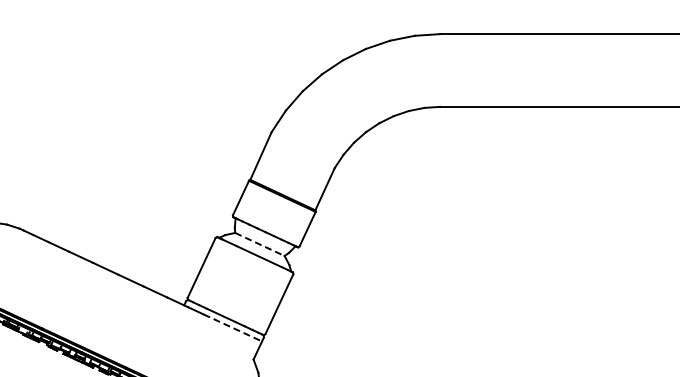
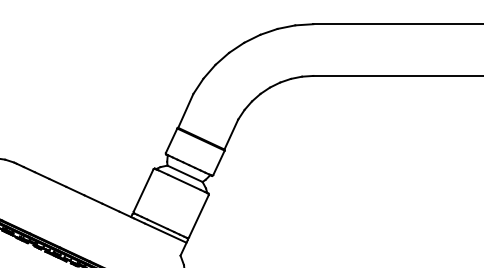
line: (260, 244) -> (185, 173), dashed -> solid
line: (233, 328) -> (166, 233), dashed -> solid

